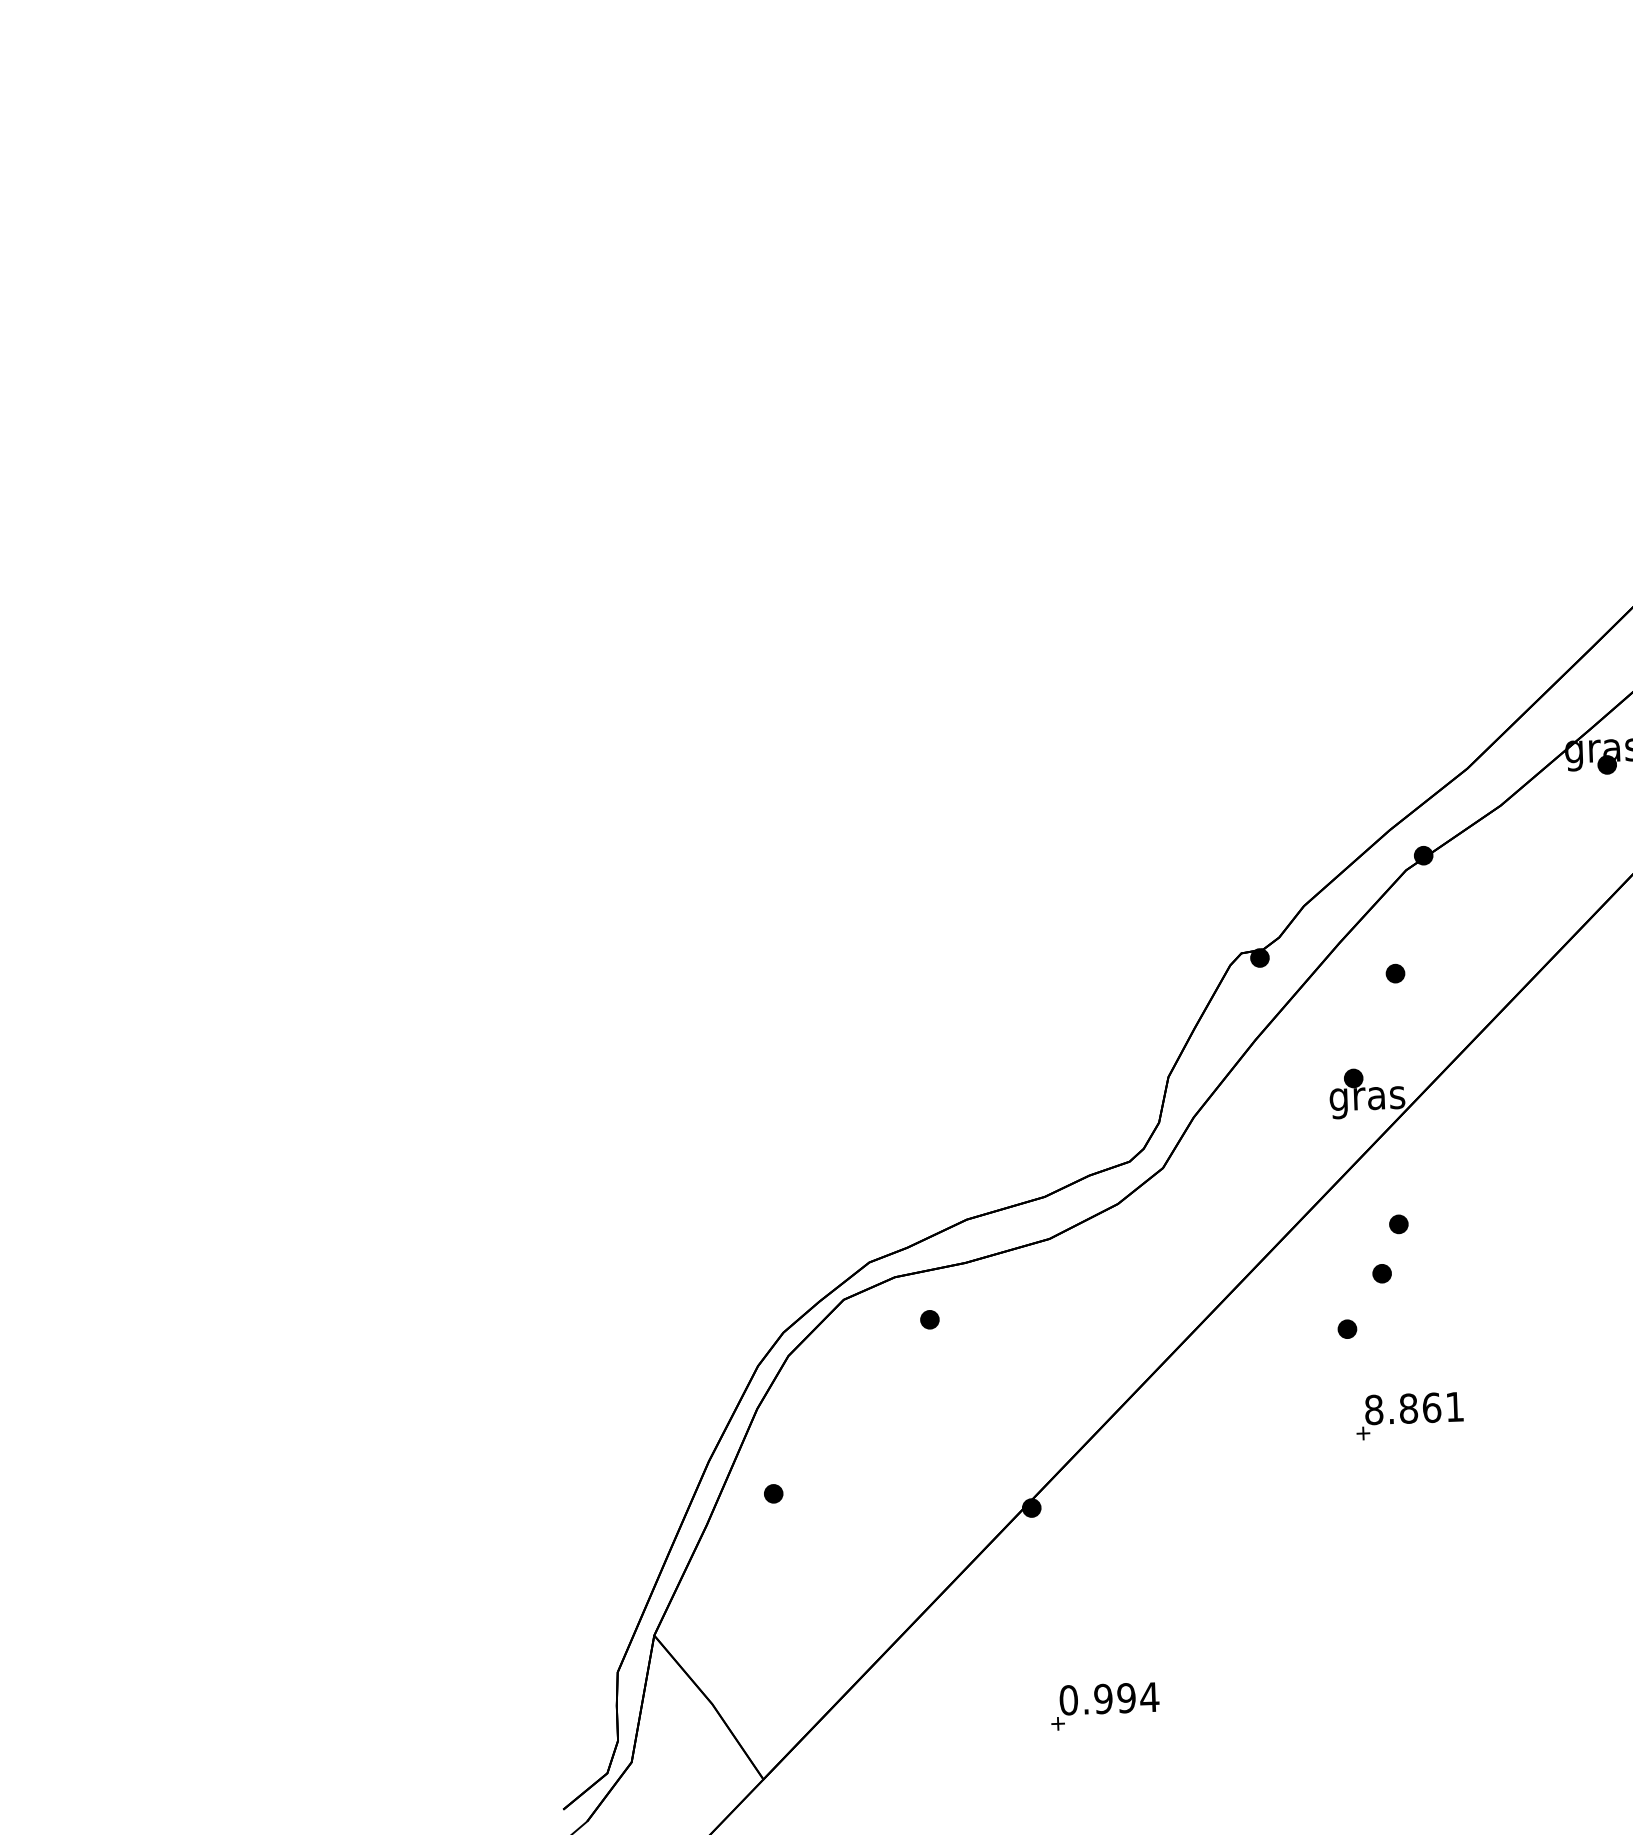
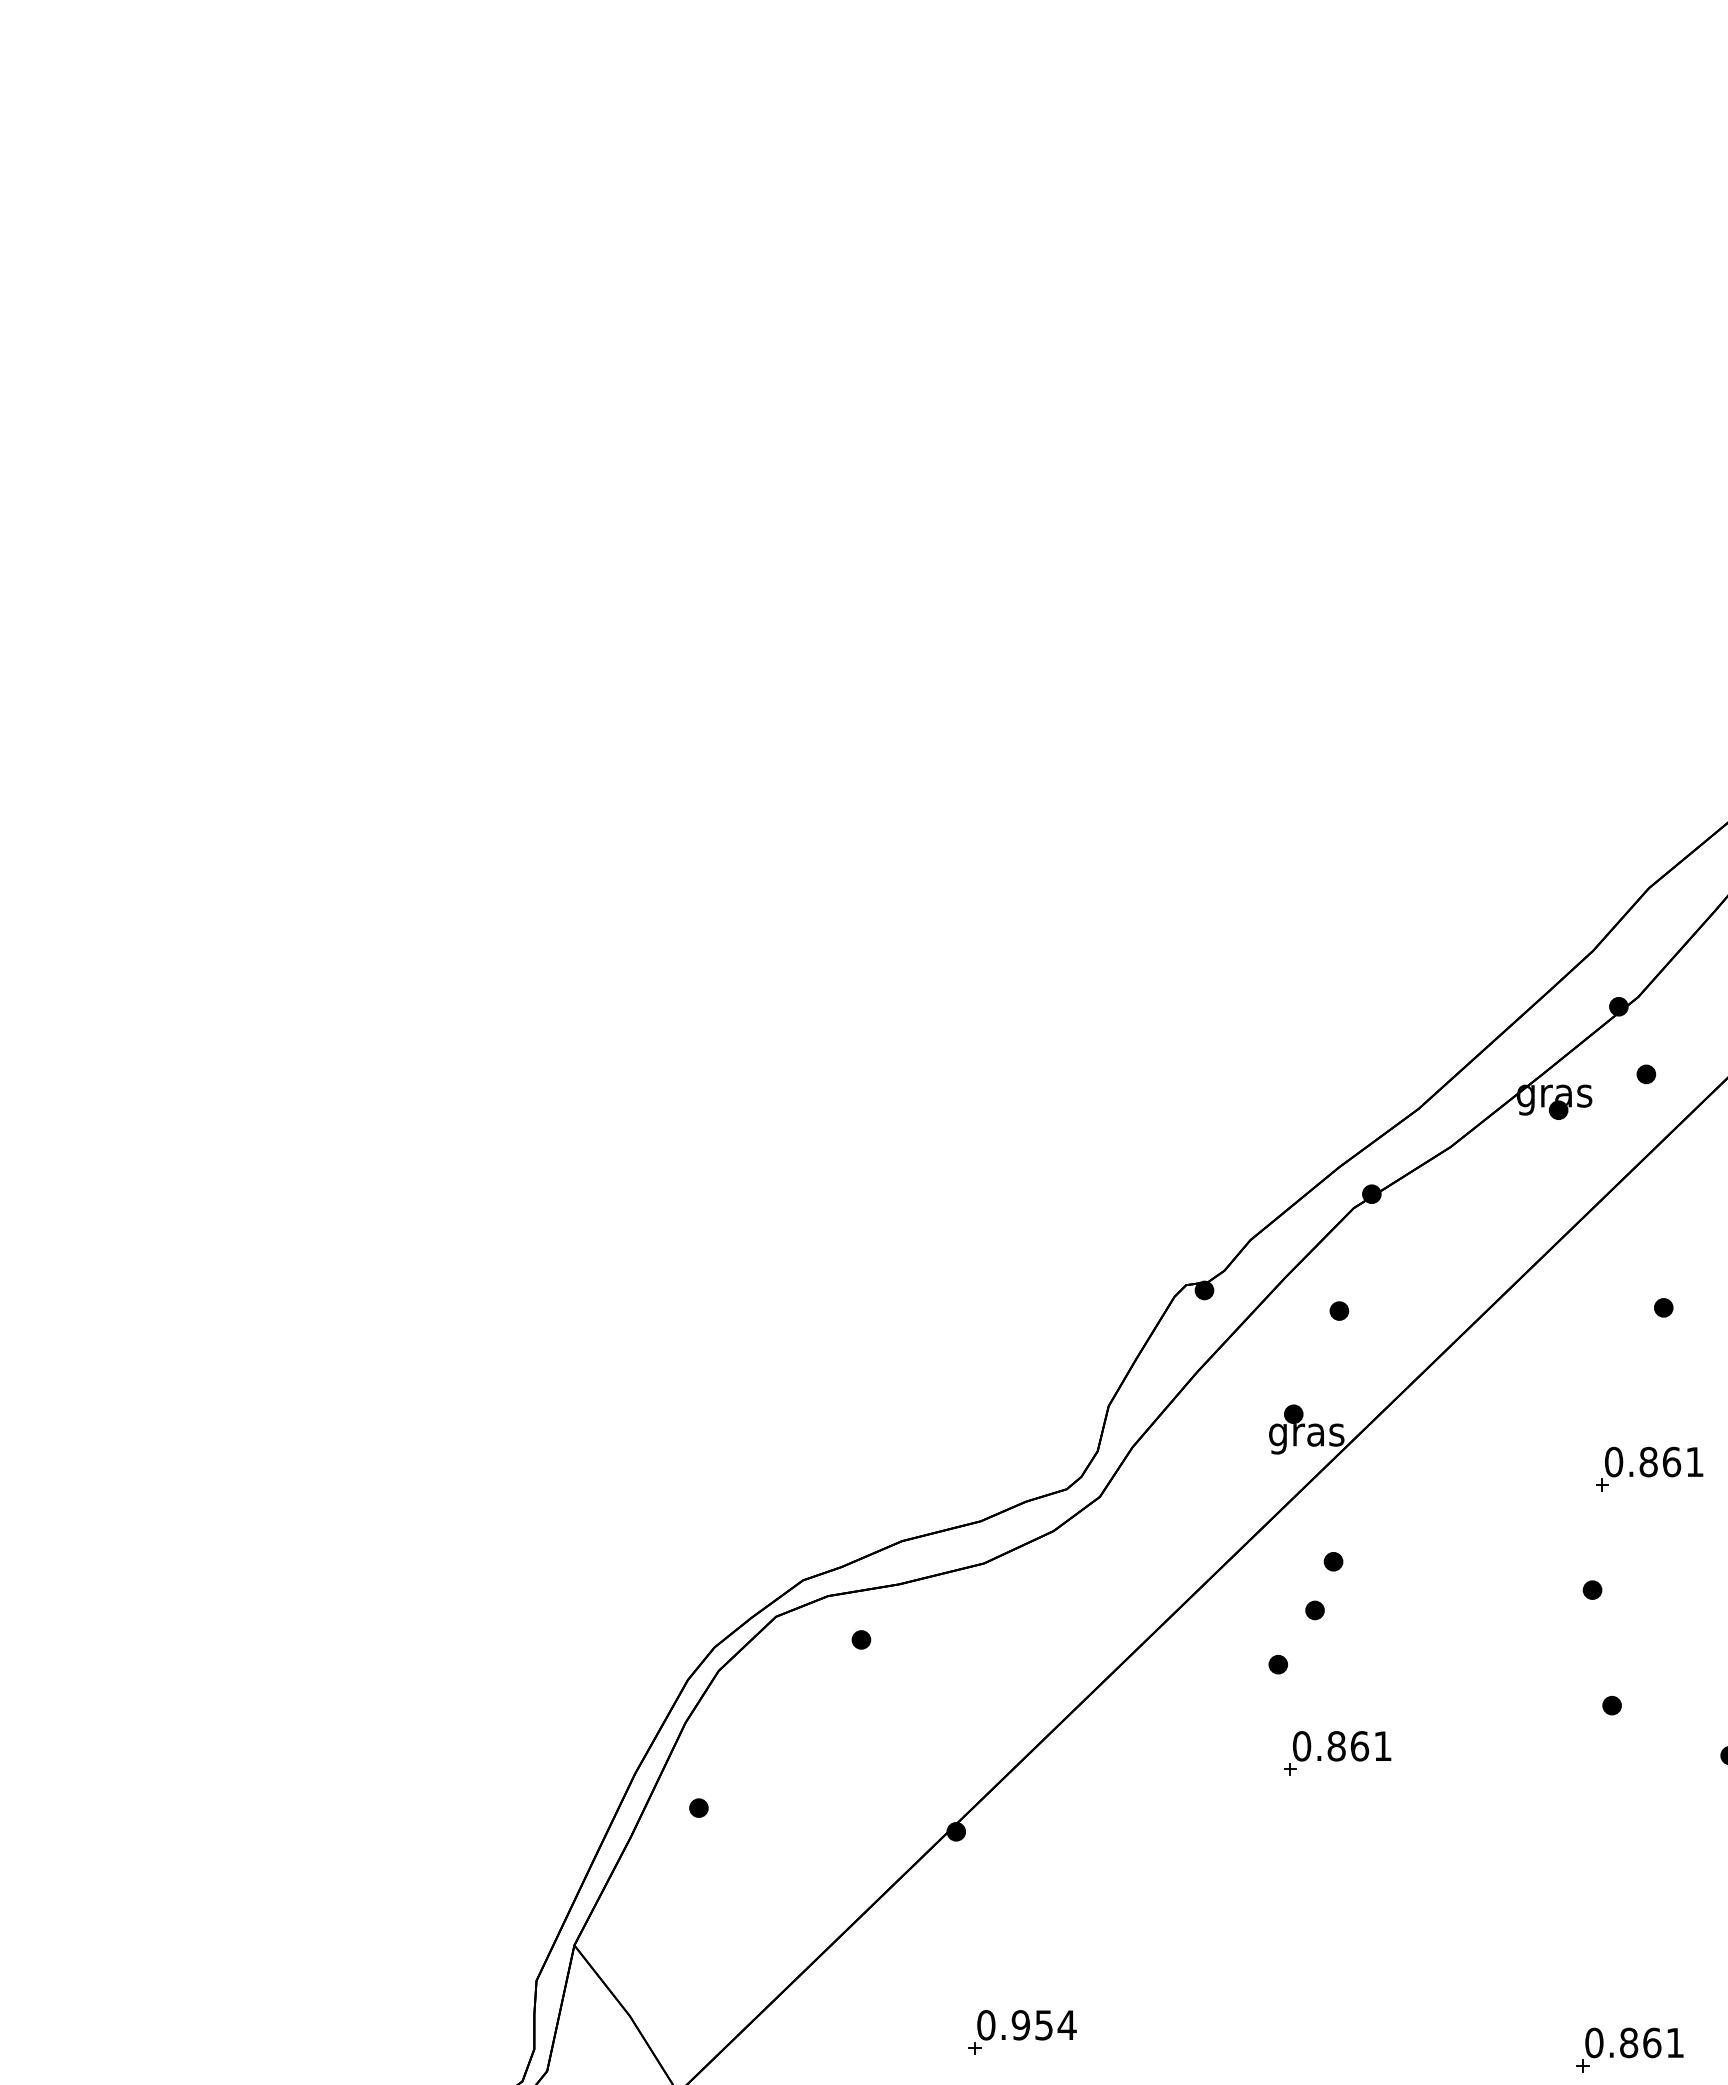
text: (1374, 1410) -> (1302, 1746), 8.861 -> 0.861
text: (1126, 1698) -> (1044, 2025), 0.994 -> 0.954

